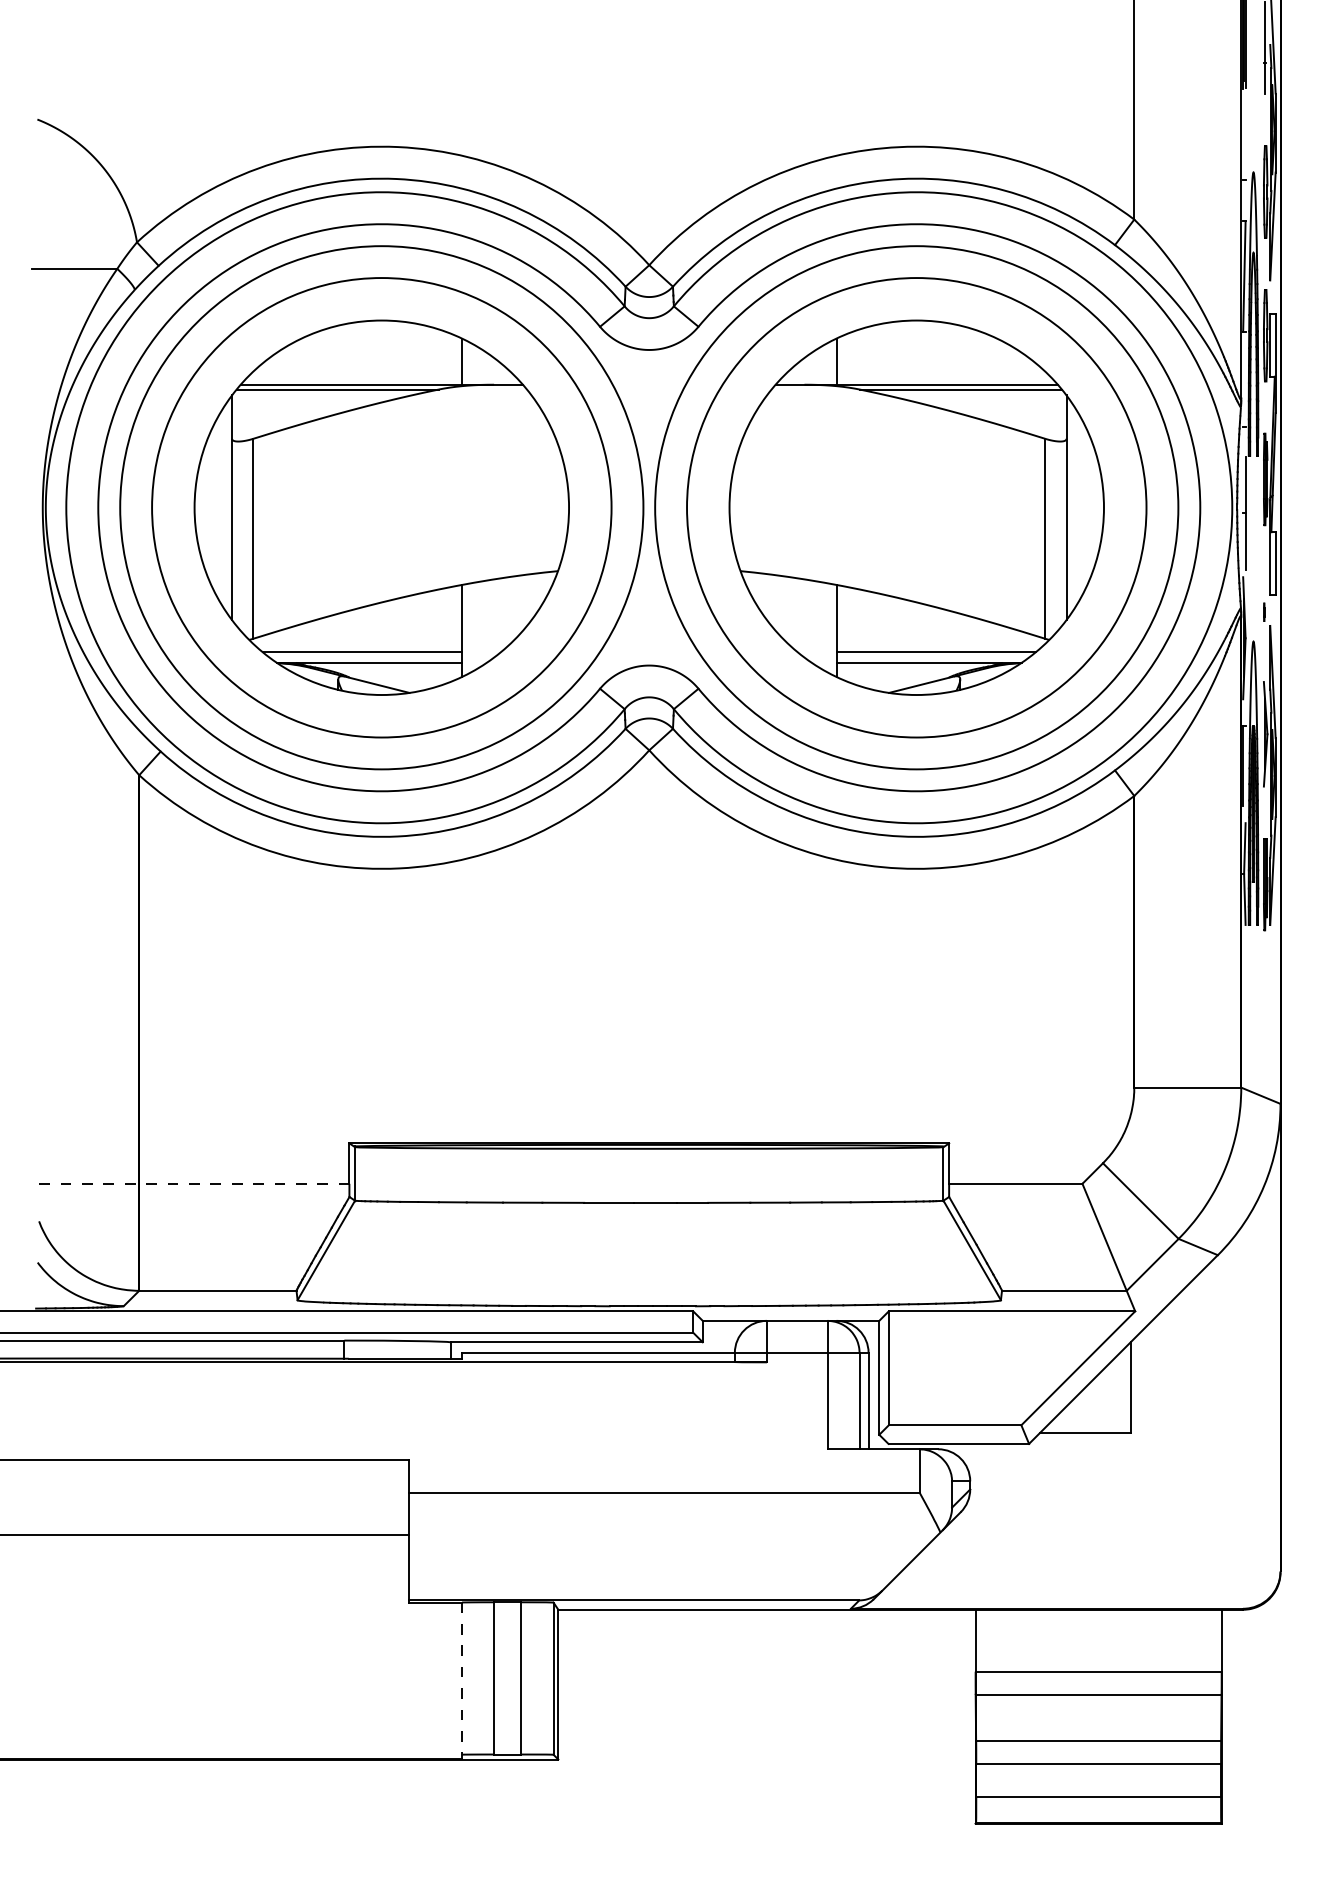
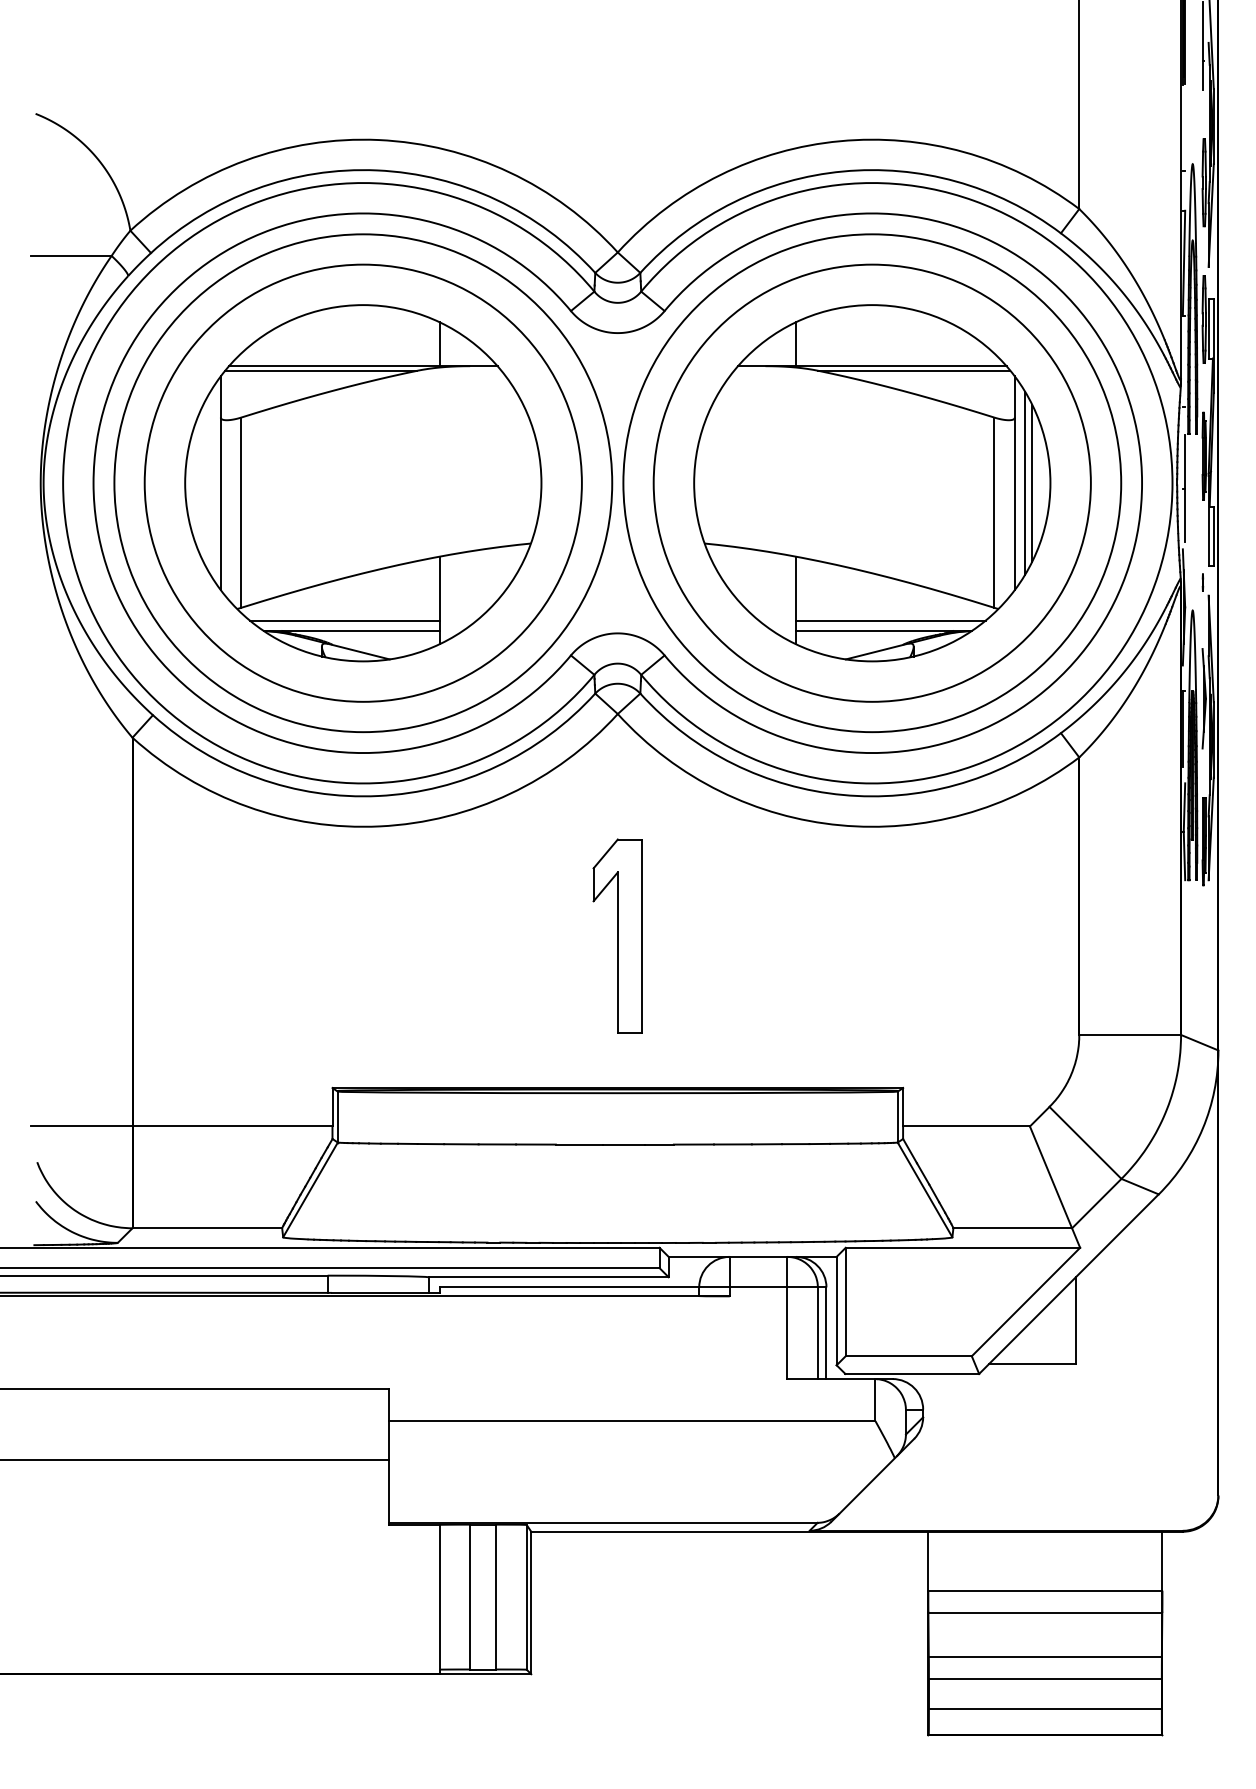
line: (1076, 506) -> (1024, 482), added
line: (1085, 506) -> (1032, 482), added
part: (648, 983) -> (617, 935), added
line: (190, 1183) -> (181, 1126), dashed -> solid
line: (461, 1680) -> (439, 1599), dashed -> solid

